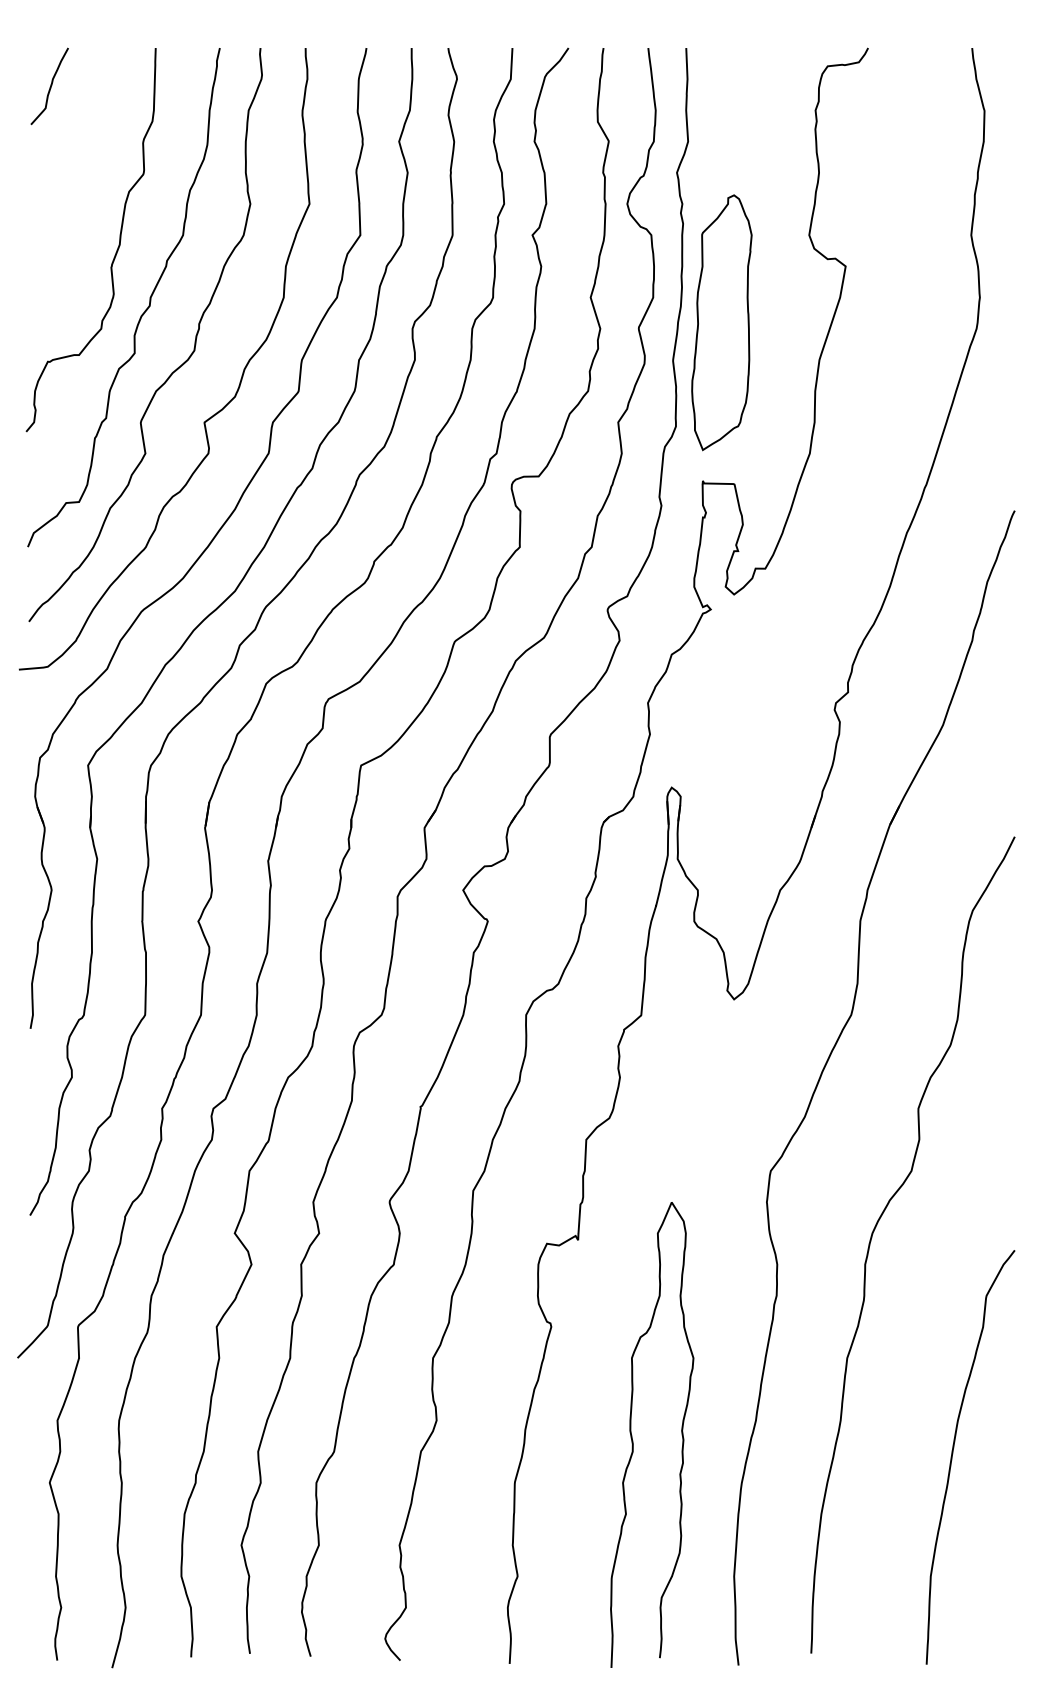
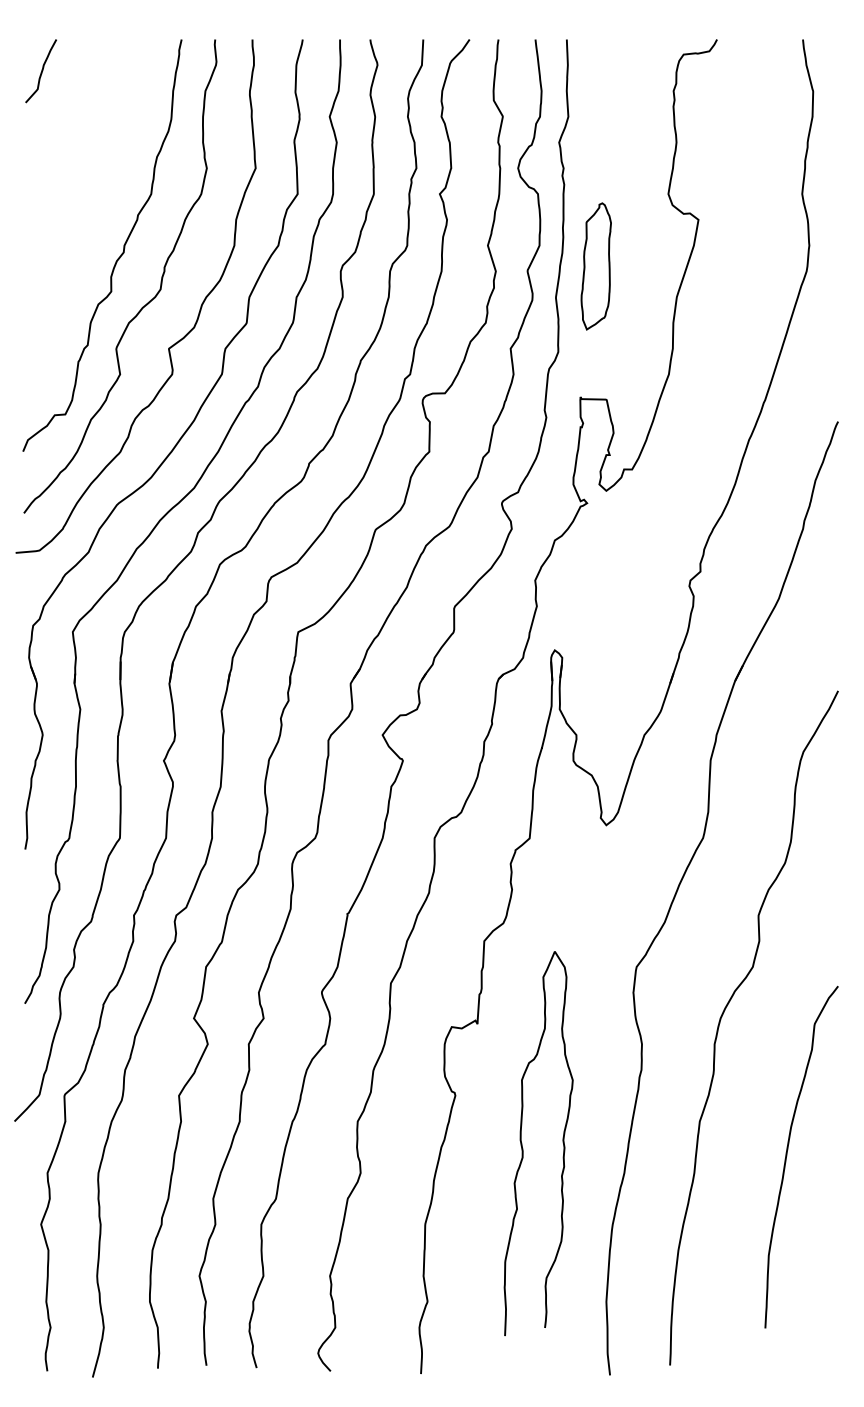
curve: (115, 252) -> (95, 208), removed
part: (721, 322) -> (595, 266), size x0.6
curve: (633, 1440) -> (523, 1148), moved
curve: (953, 1453) -> (787, 1154), moved

